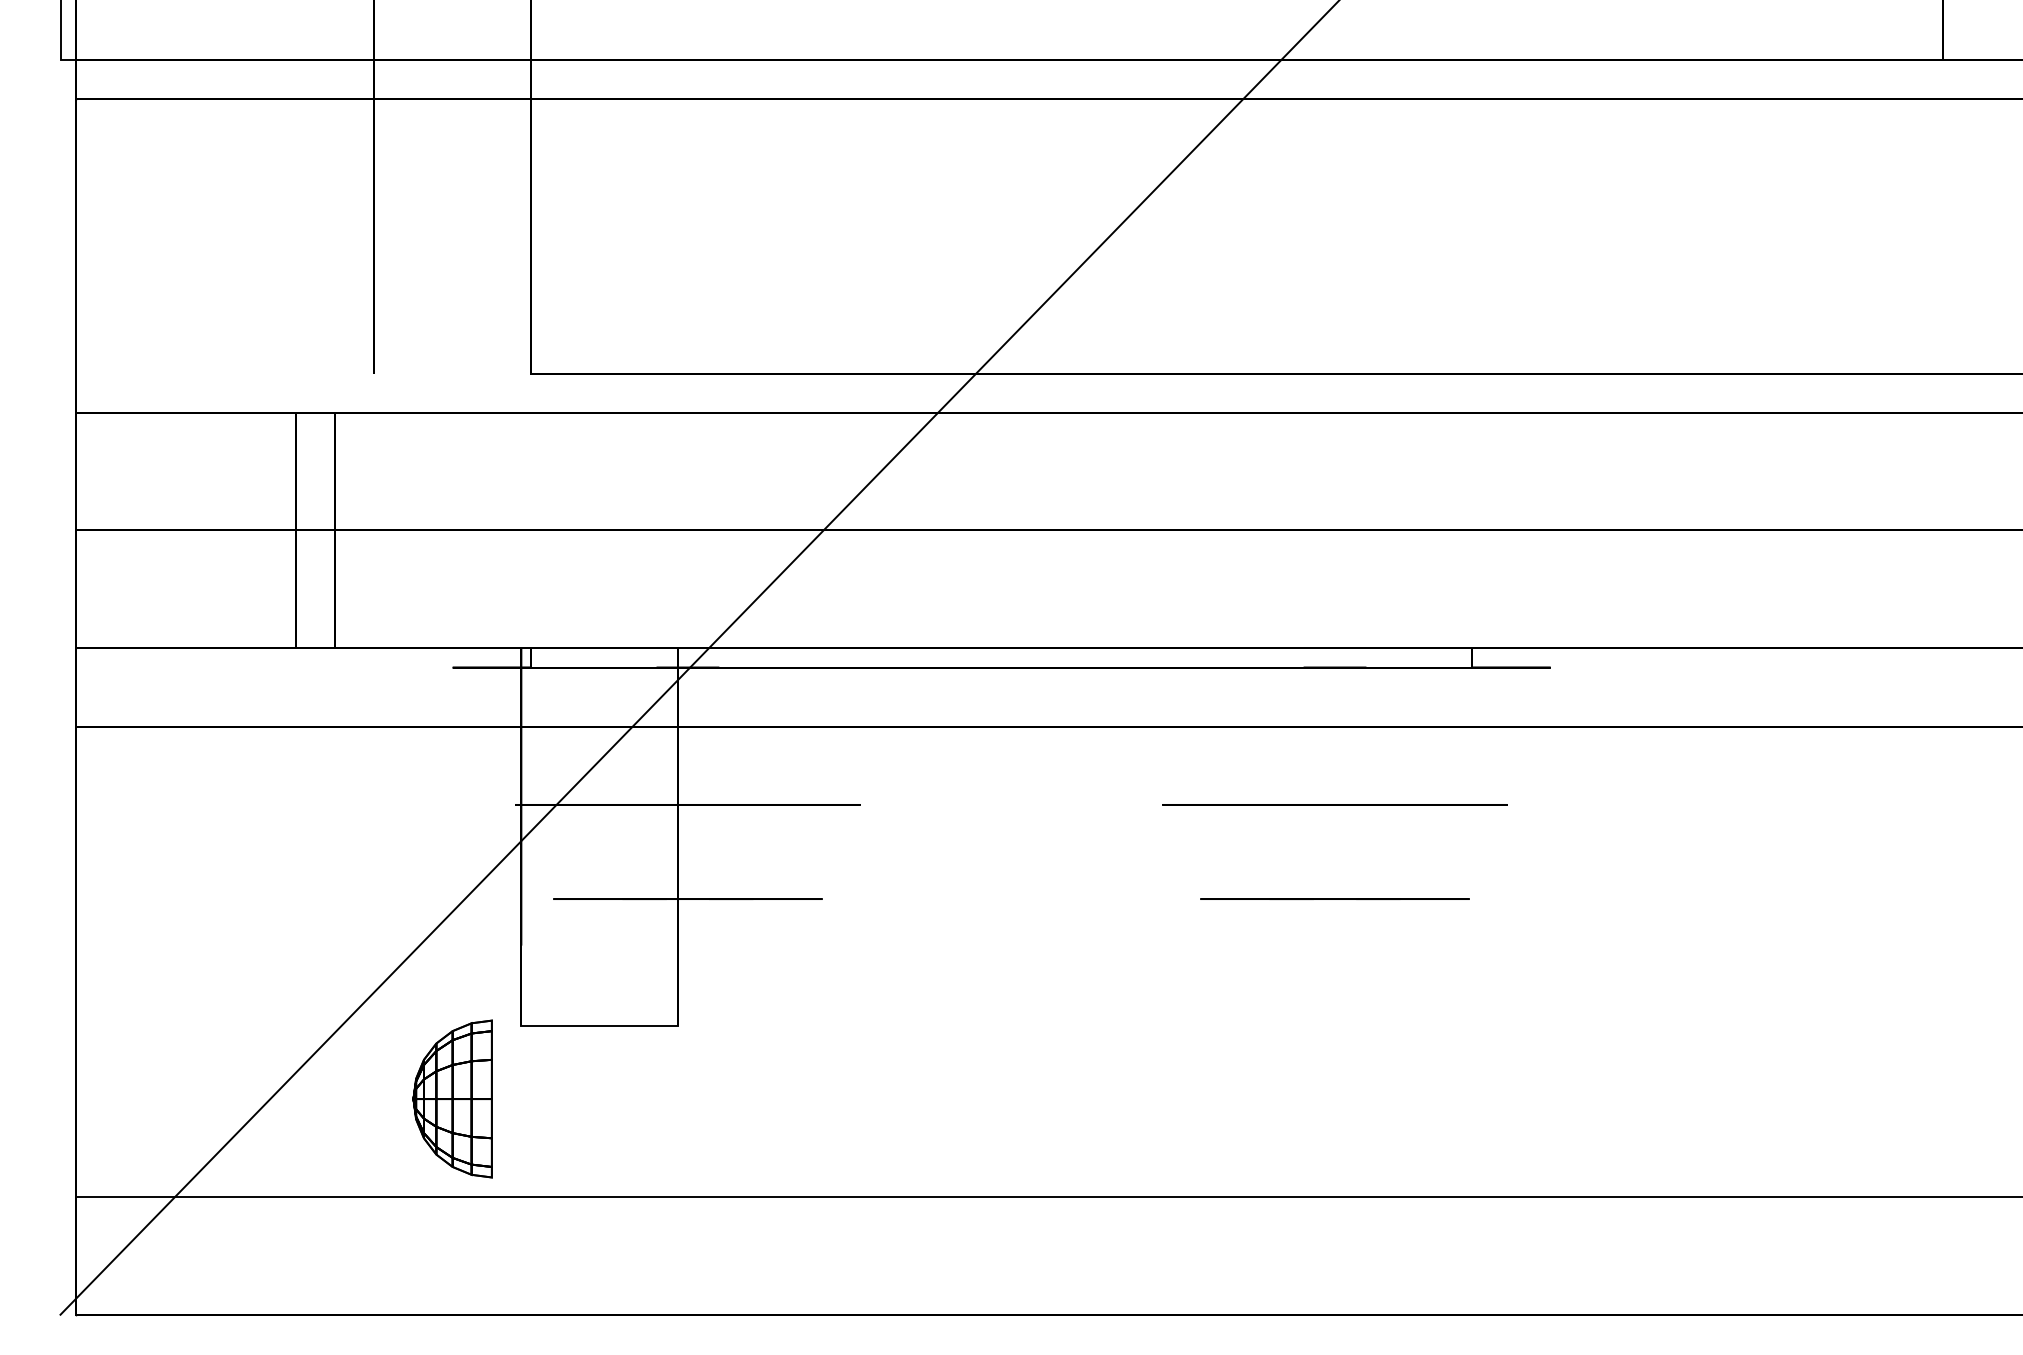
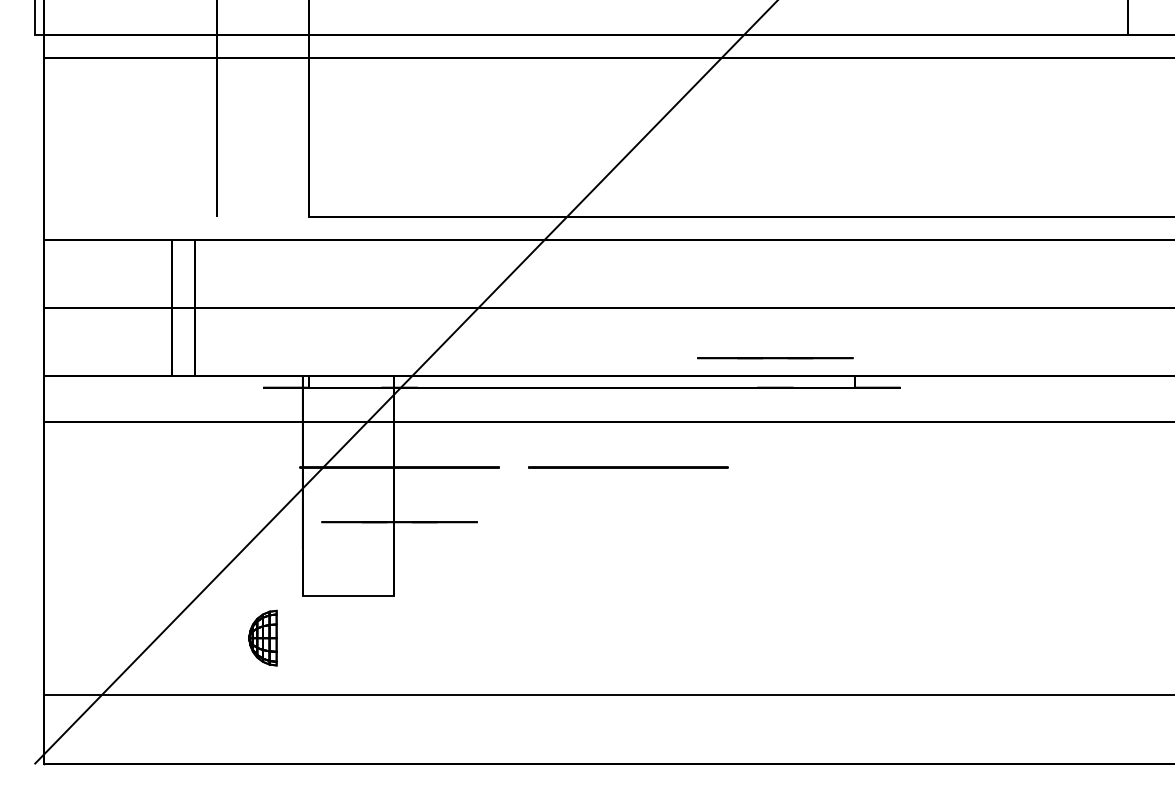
circle: (1335, 804) -> (628, 467), moved
line: (1335, 899) -> (775, 358), moved
part: (451, 1097) -> (262, 637), size x0.6

